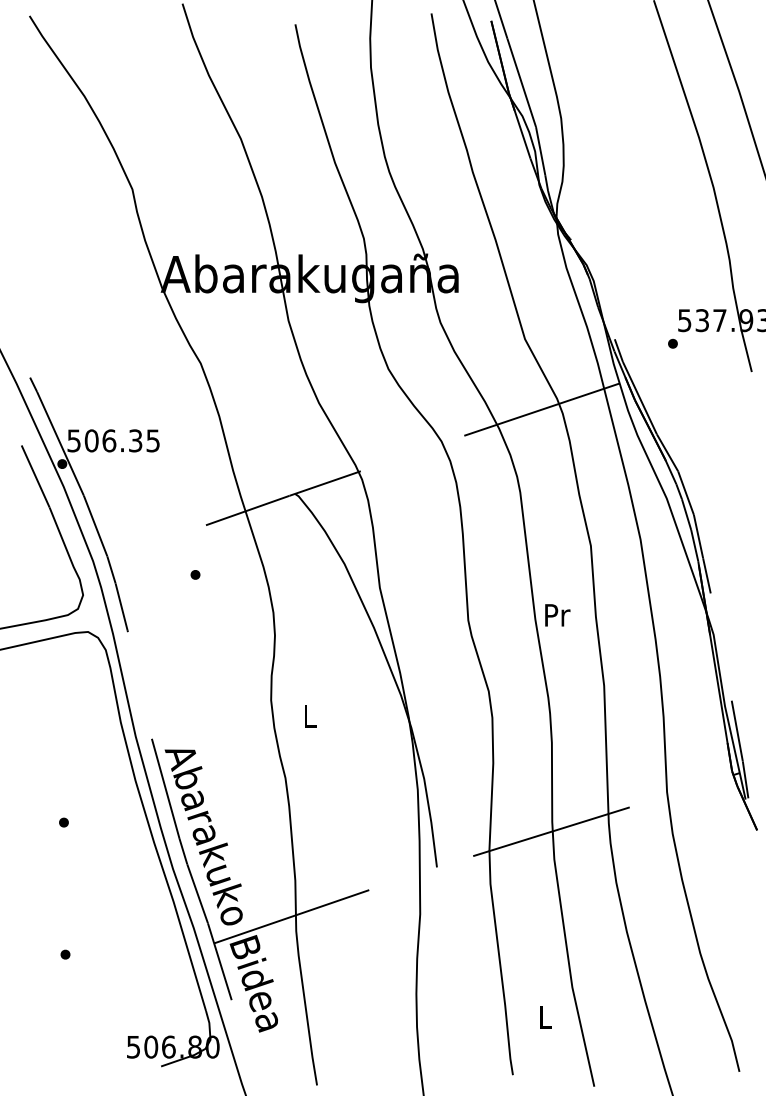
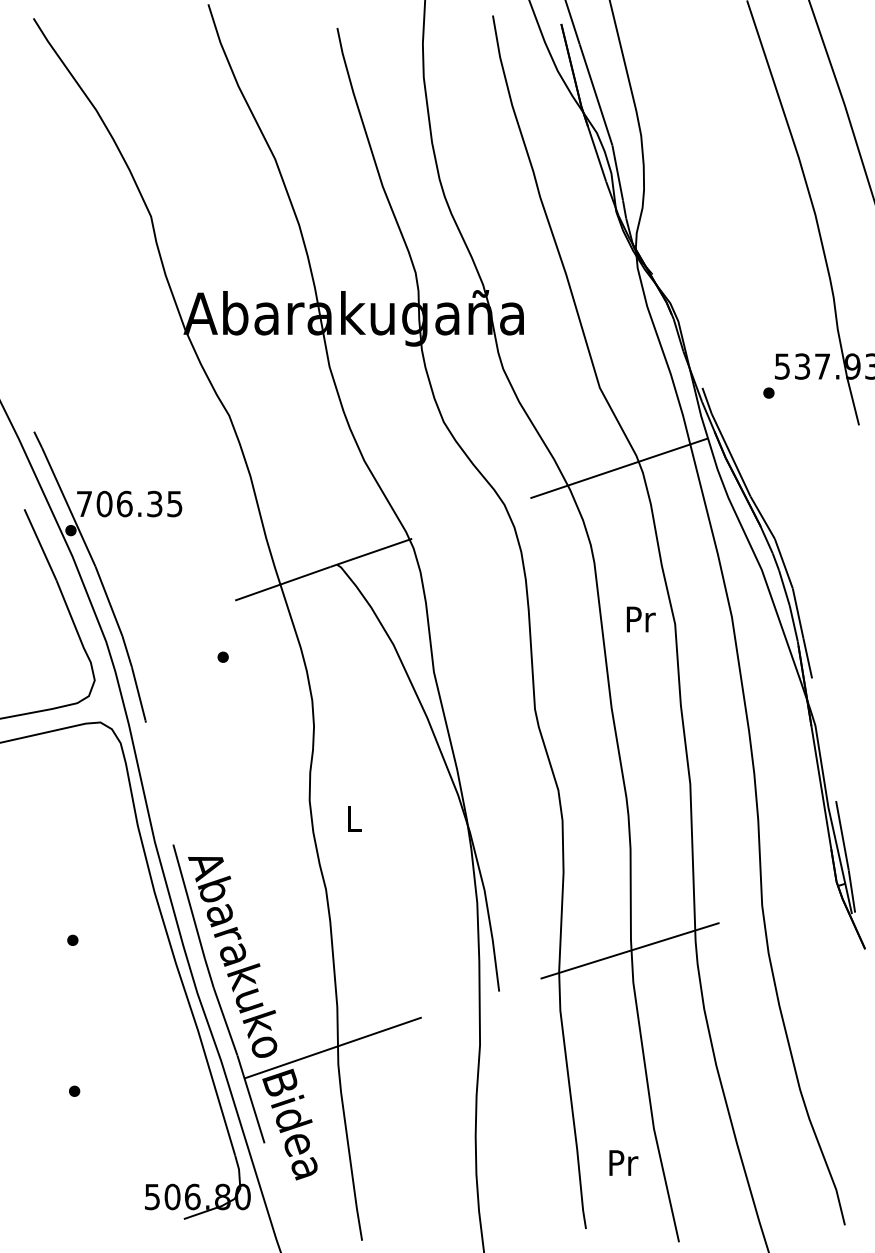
text: (74, 441) -> (84, 504), 506.35 -> 706.35
text: (557, 615) -> (641, 619), moved
text: (545, 1016) -> (623, 1162), L -> Pr

